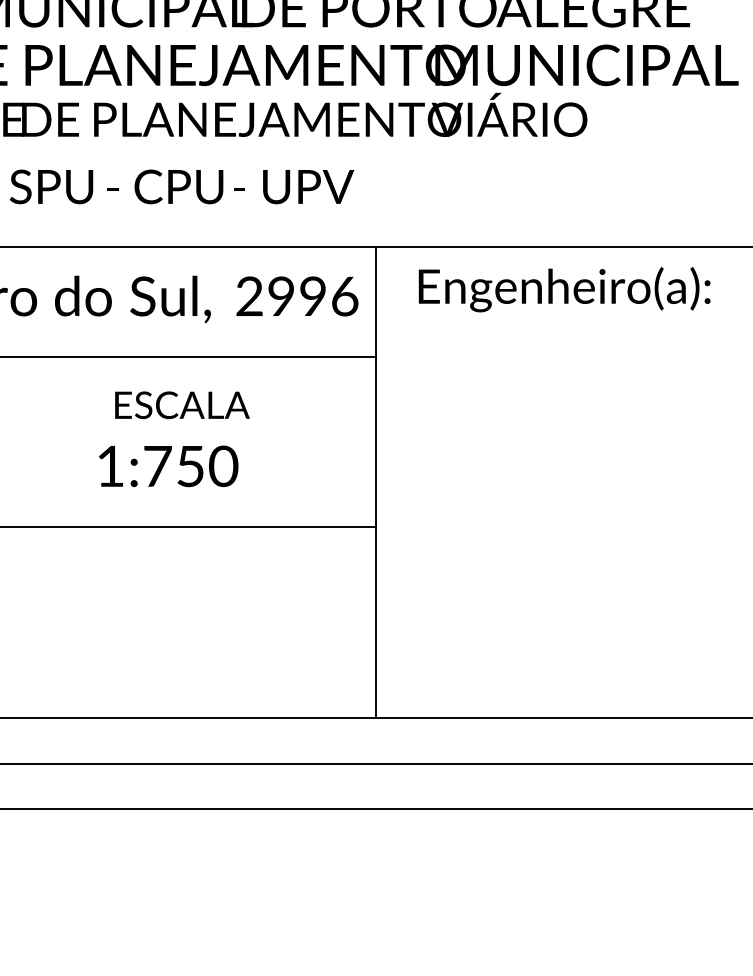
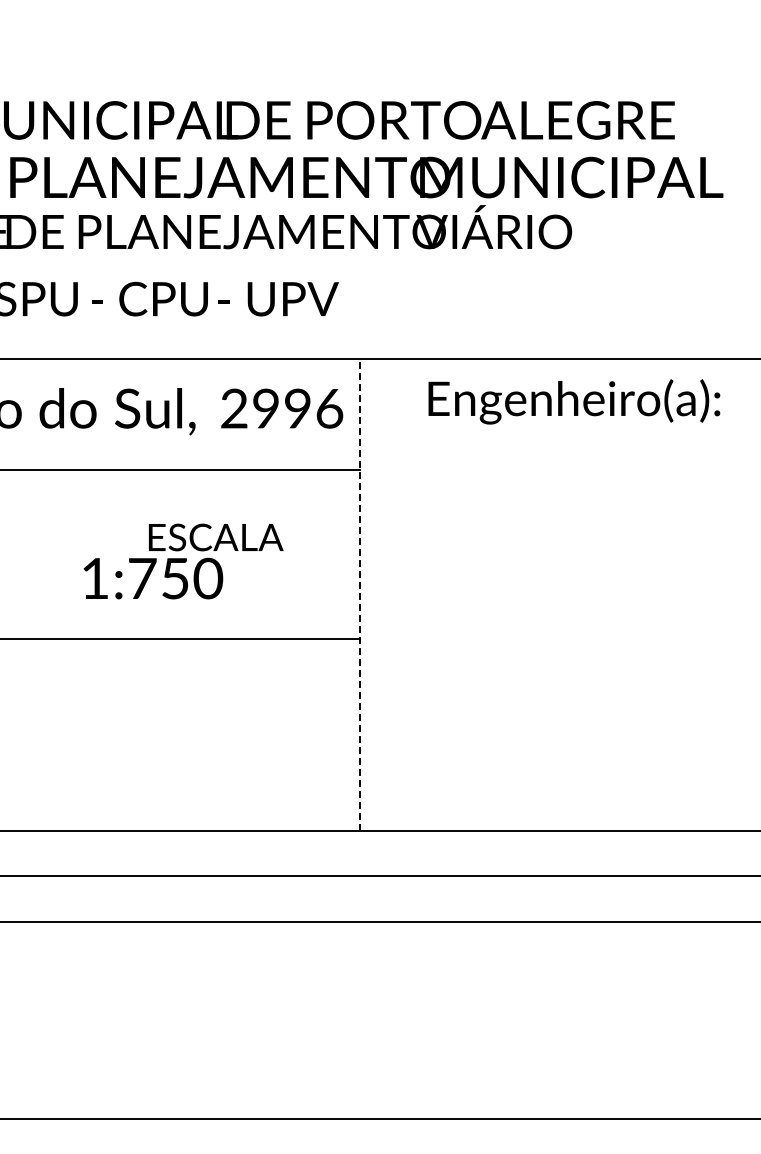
text: (564, 289) -> (574, 401), moved
text: (182, 405) -> (216, 537), moved
line: (375, 482) -> (360, 594), solid -> dashed

